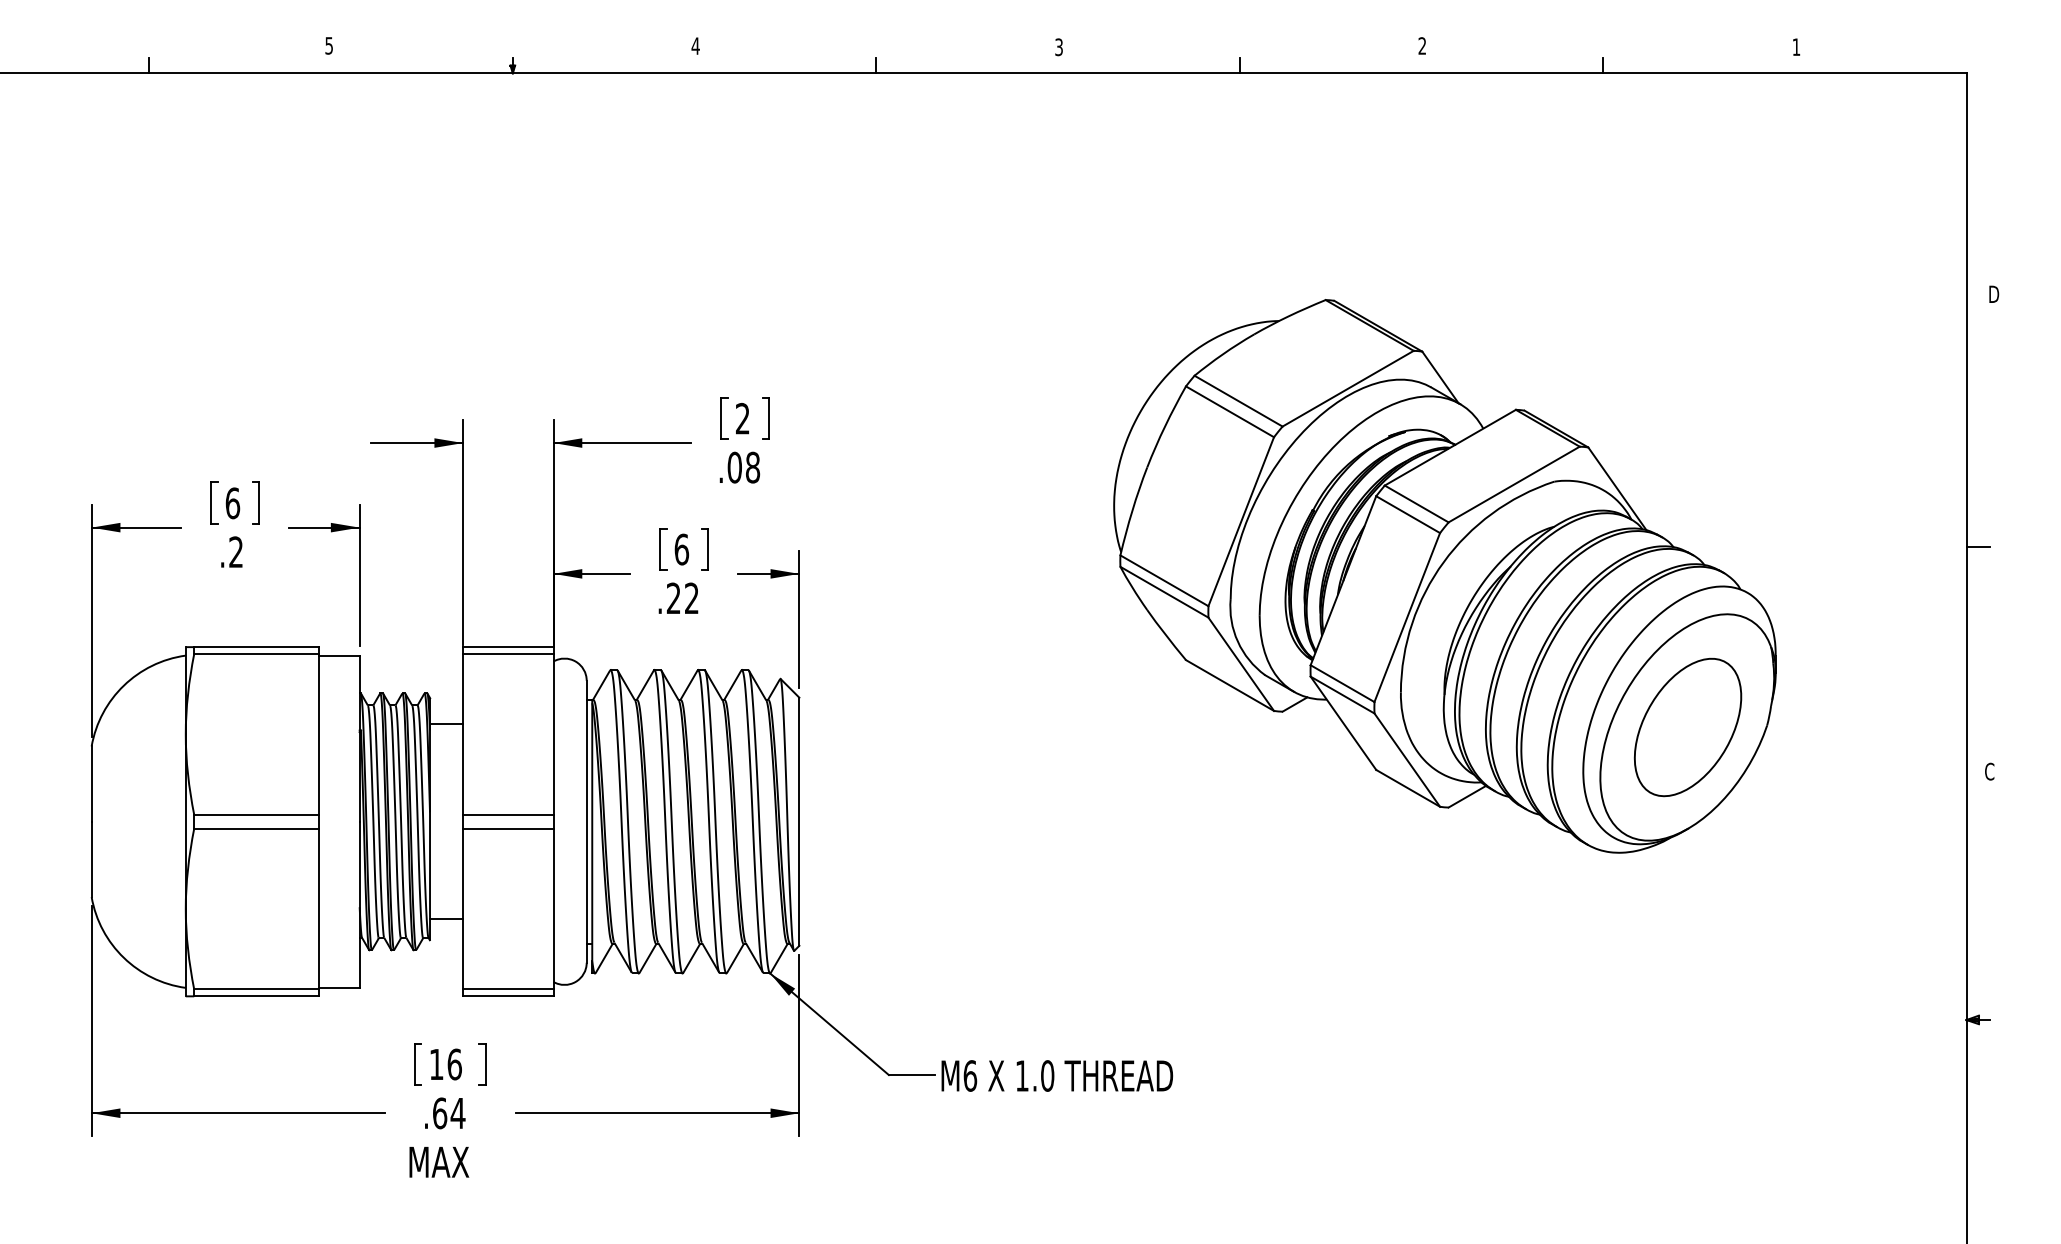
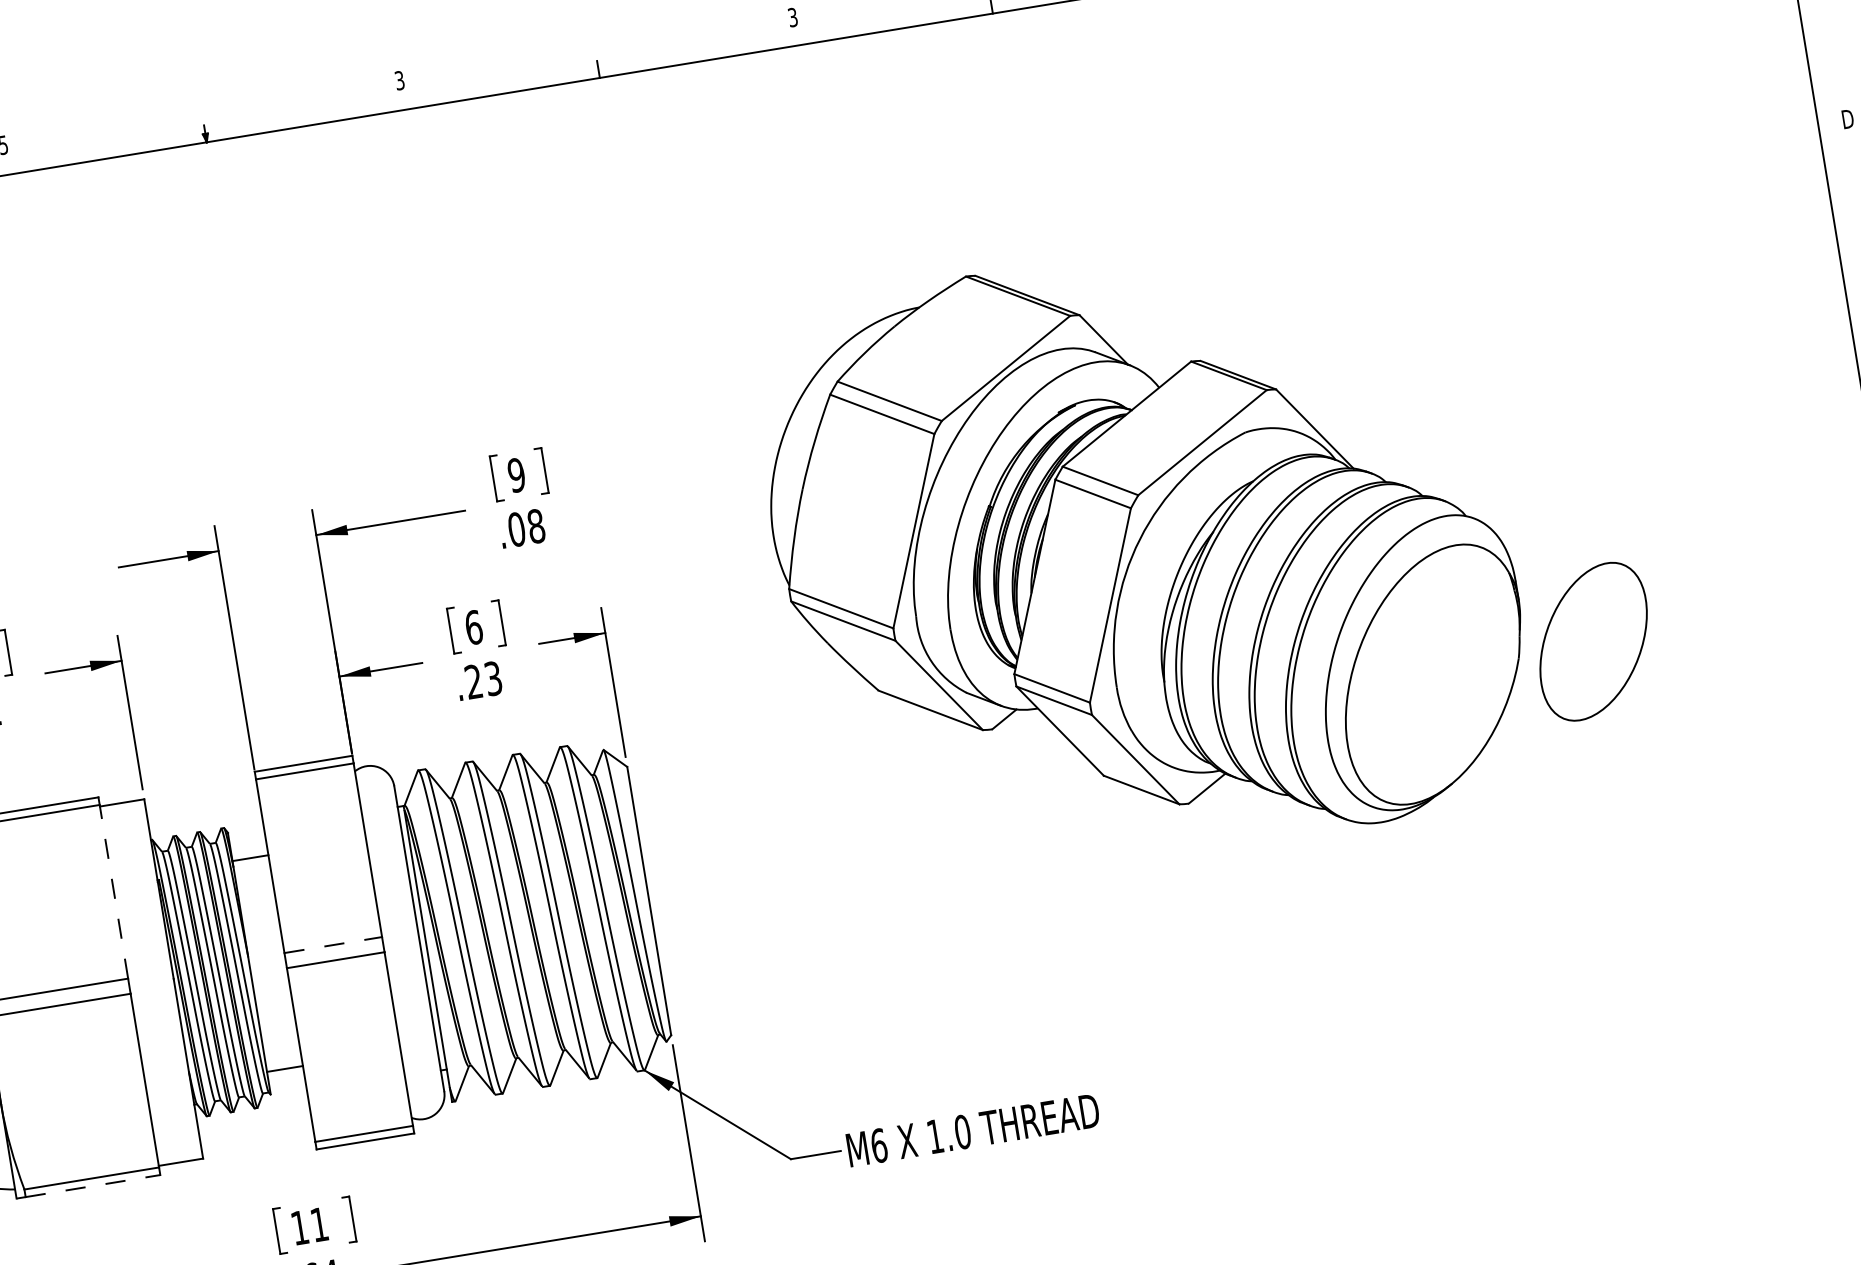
text: (695, 45) -> (399, 79), 4 -> 3
text: (742, 418) -> (516, 475), 2 -> 9
part: (1444, 576) -> (1143, 554), moved
text: (691, 598) -> (493, 678), .22 -> .23
line: (318, 733) -> (113, 890), solid -> dashed
line: (508, 814) -> (333, 944), solid -> dashed
line: (256, 996) -> (93, 1186), solid -> dashed
text: (454, 1064) -> (319, 1224), 16 -> 11

